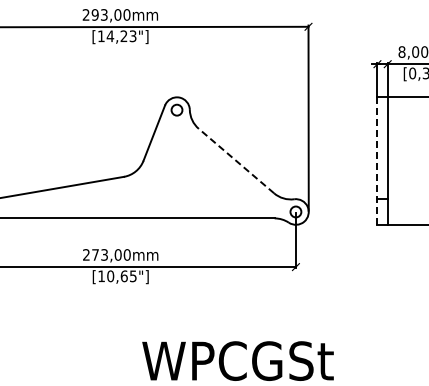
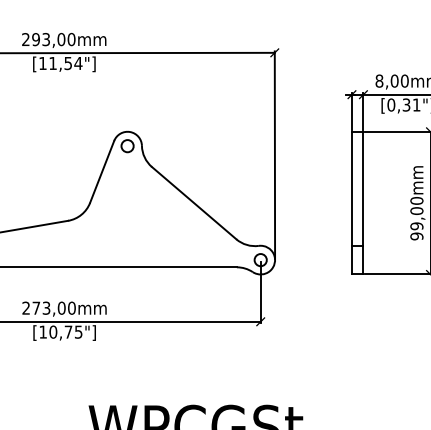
text: (121, 36) -> (65, 63), [14,23"] -> [11,54"]
line: (236, 161) -> (194, 203), dashed -> solid
line: (377, 161) -> (352, 203), dashed -> solid
text: (123, 276) -> (67, 332), [10,65"] -> [10,75"]

